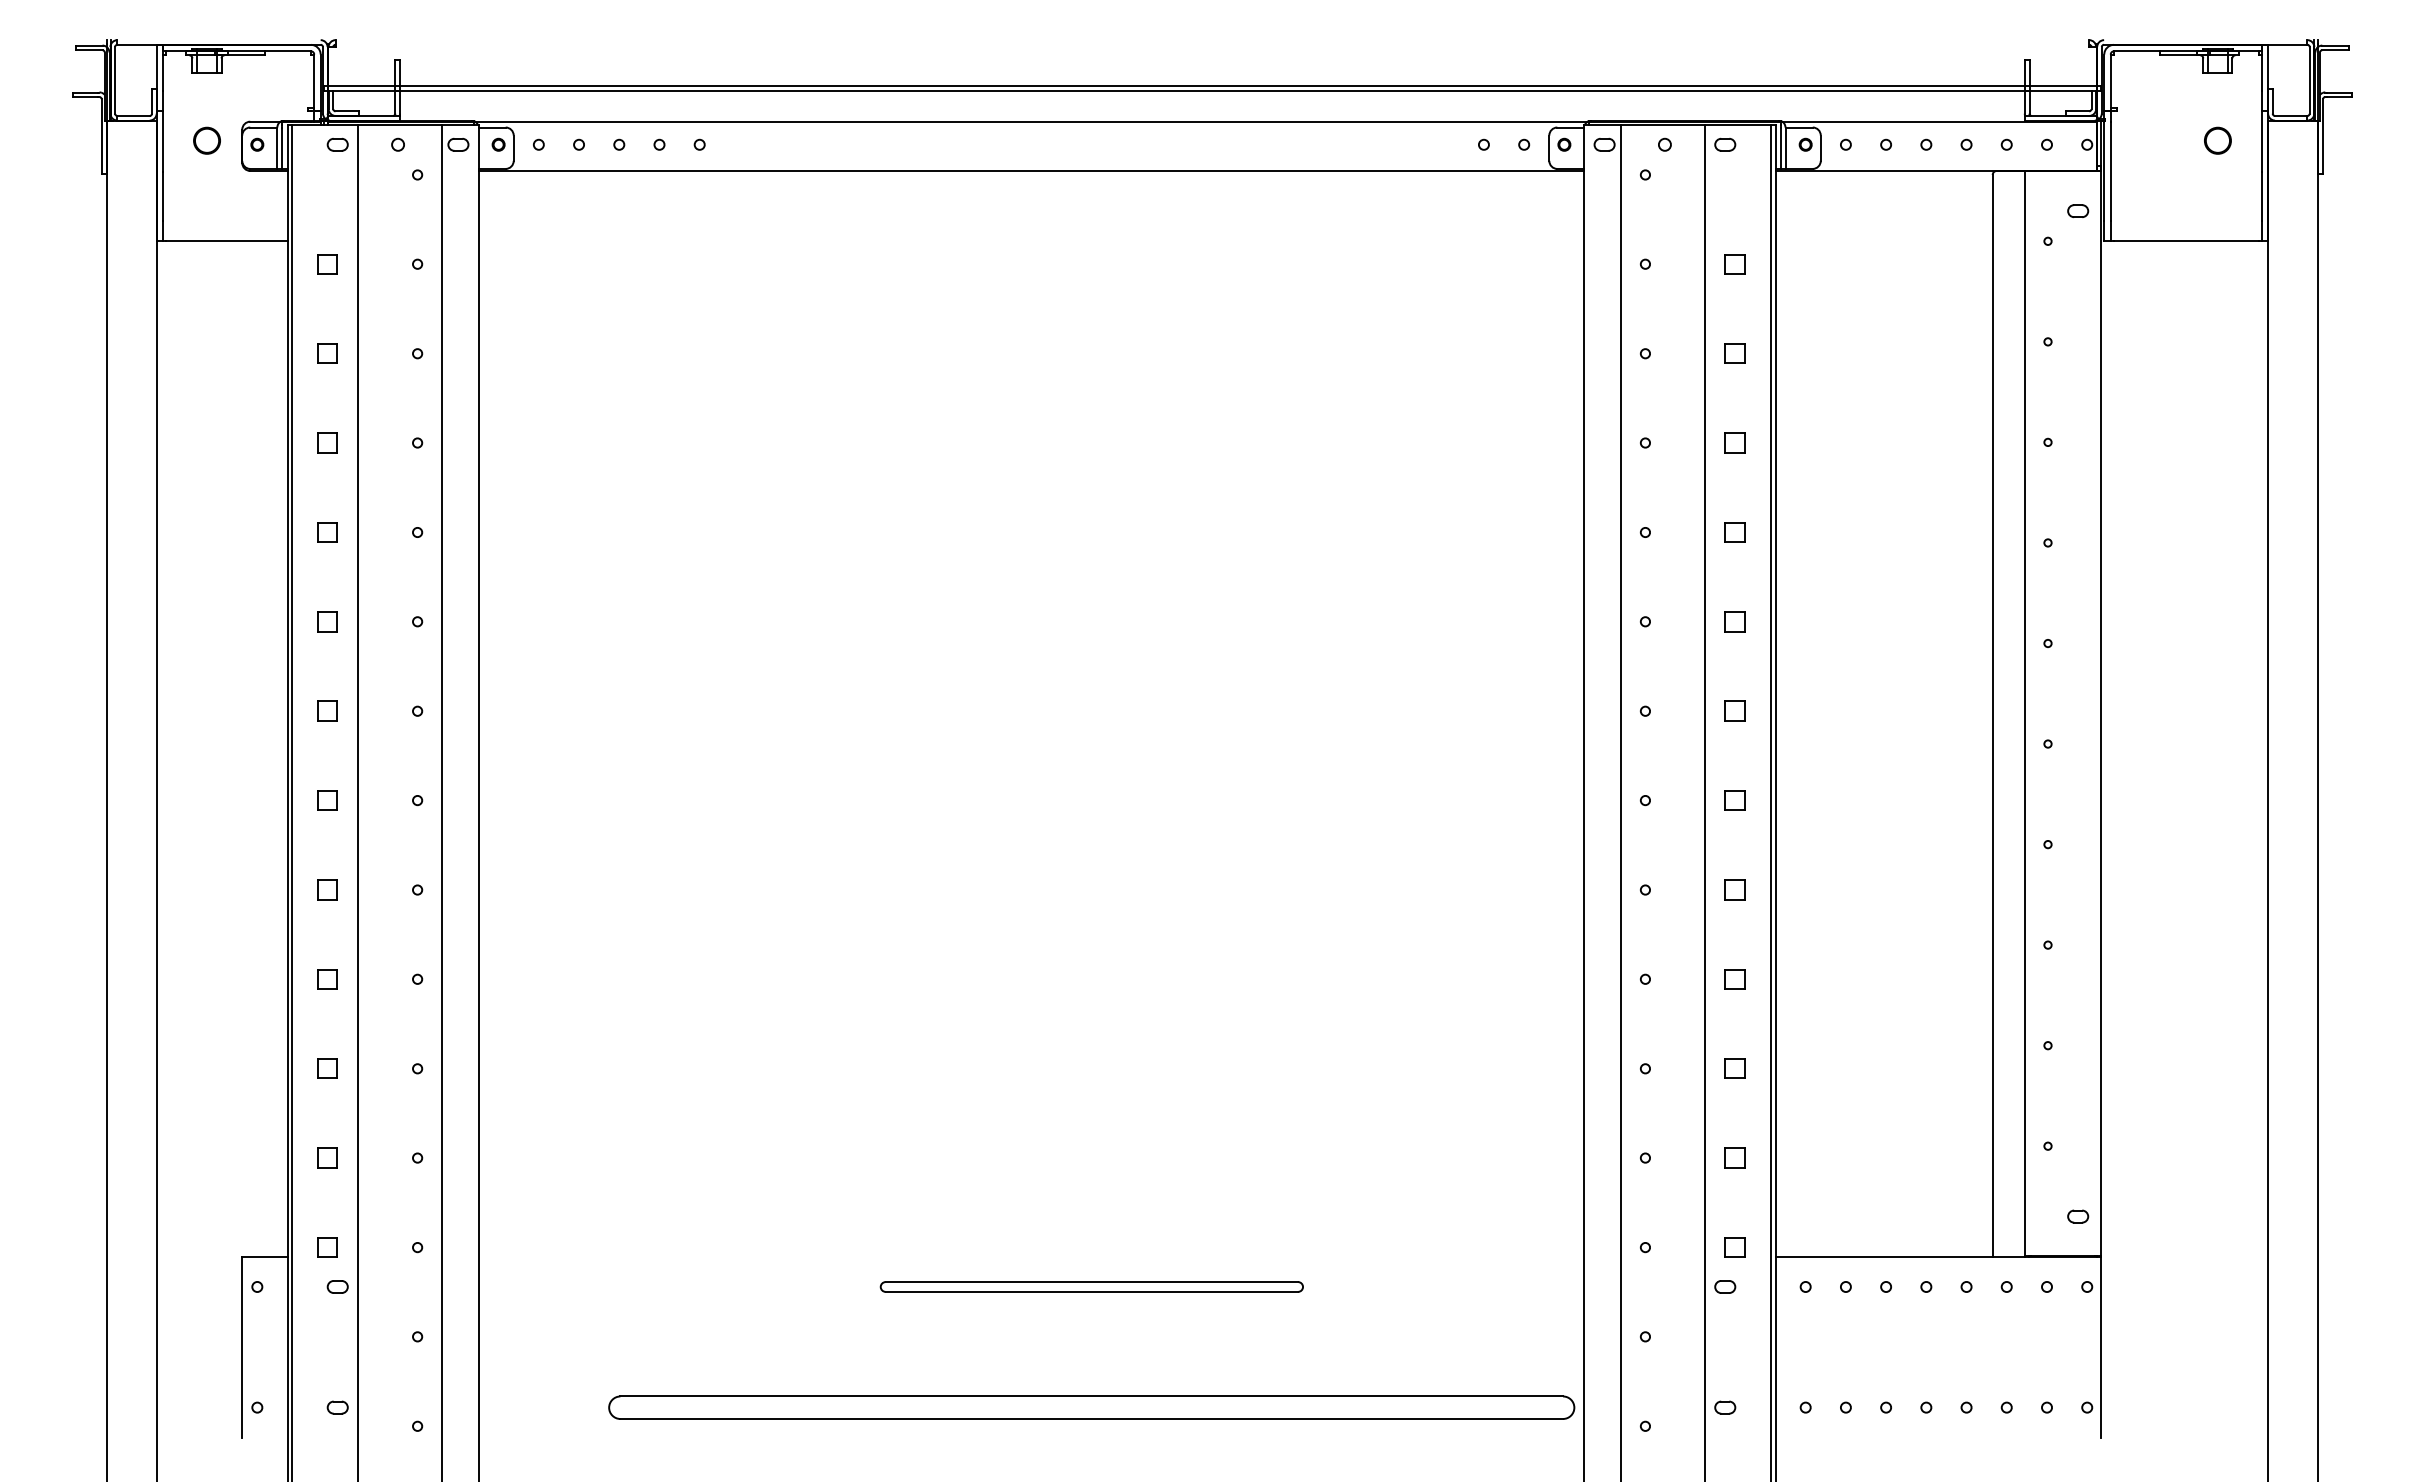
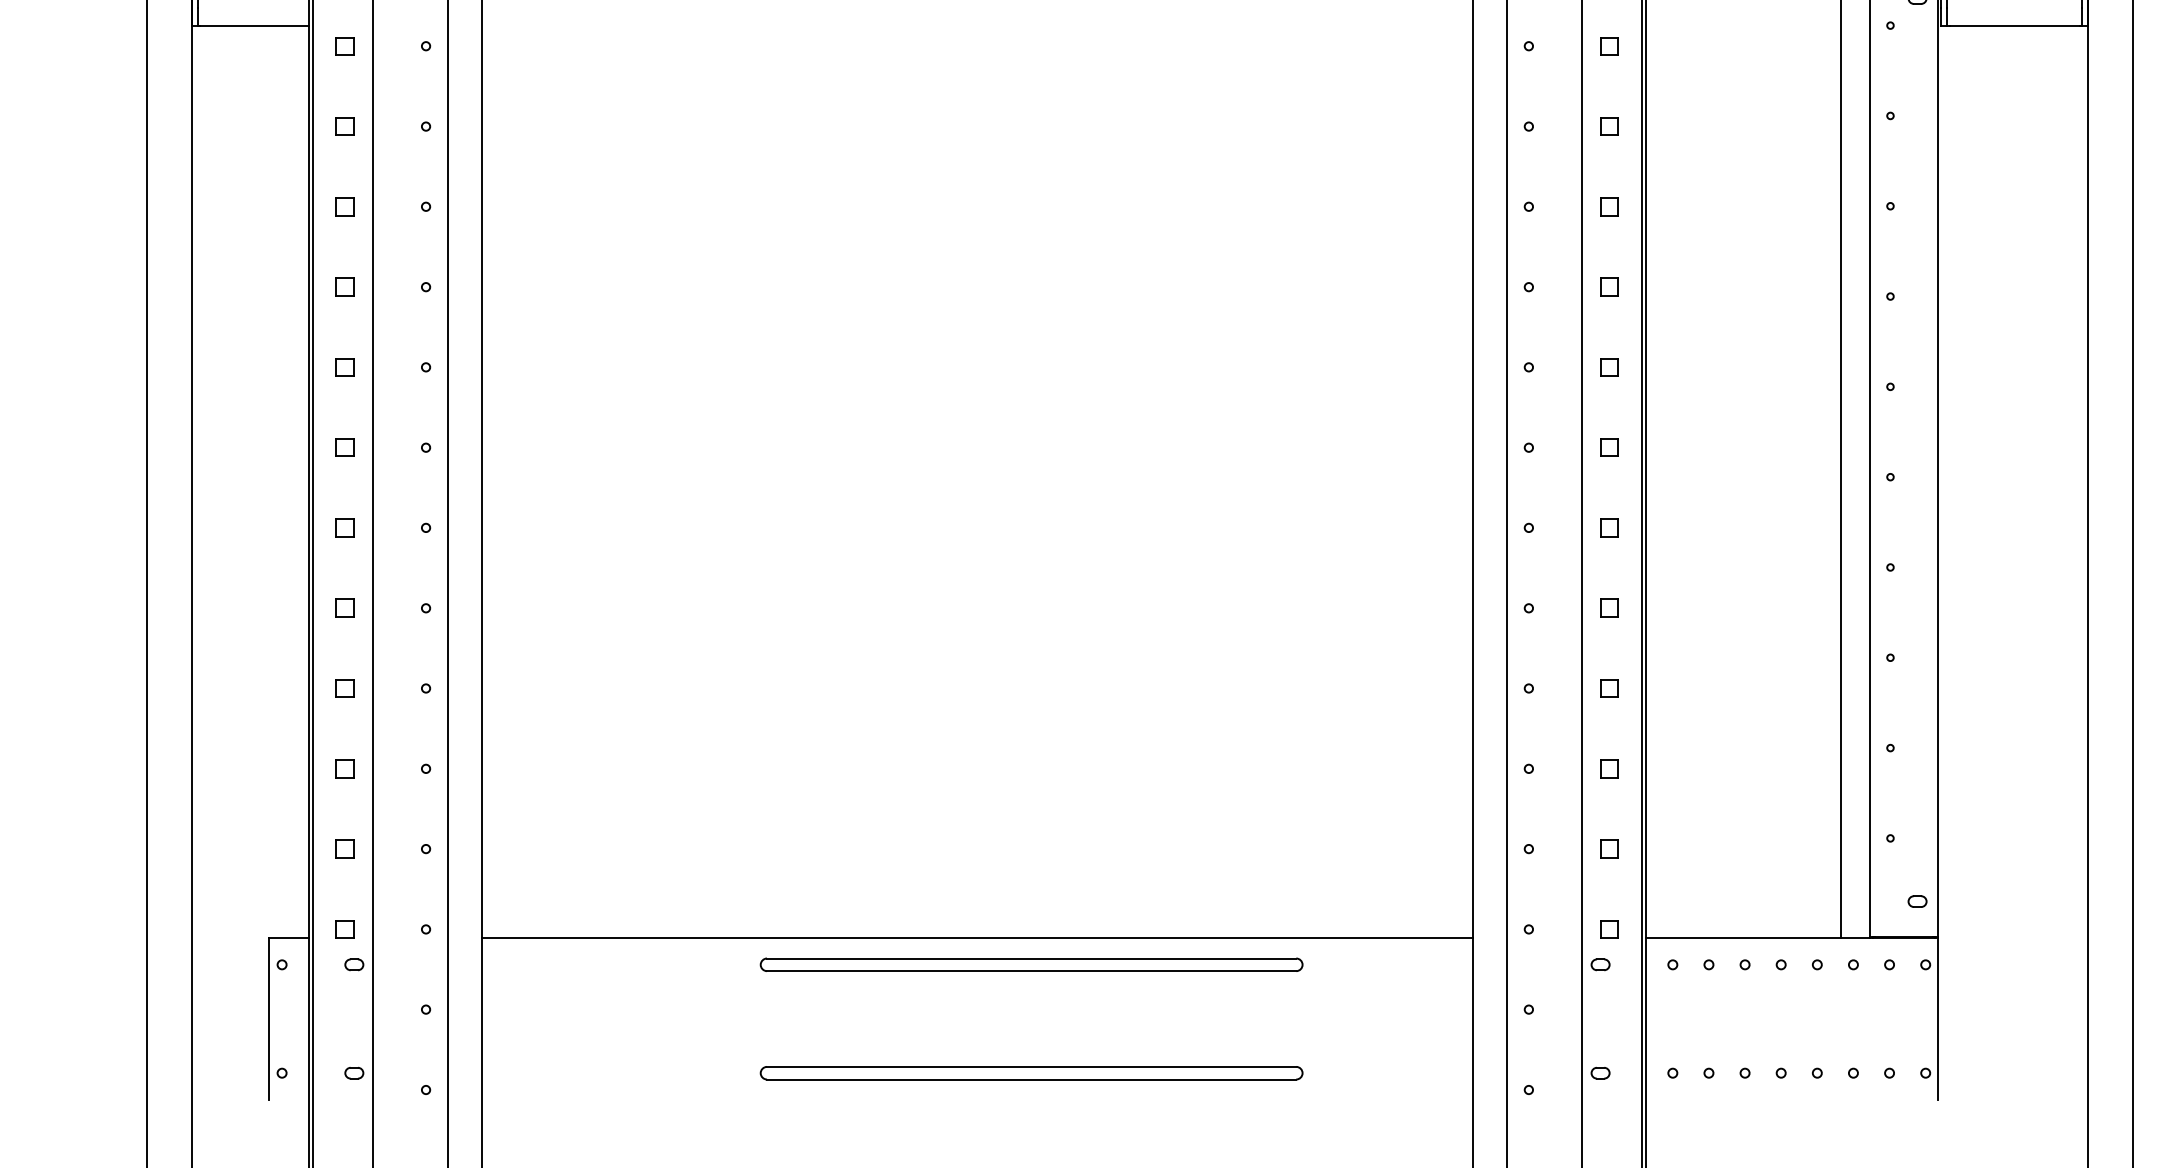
line: (1031, 1256) -> (977, 937), added
part: (1091, 1286) -> (1031, 964), size x1.43
part: (1091, 1407) -> (1031, 1073), size x0.62

